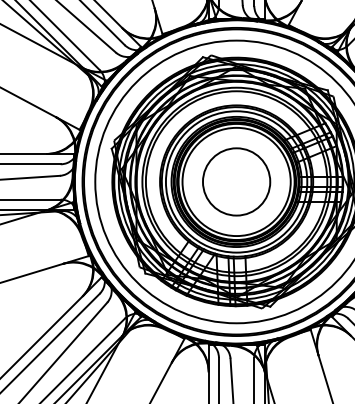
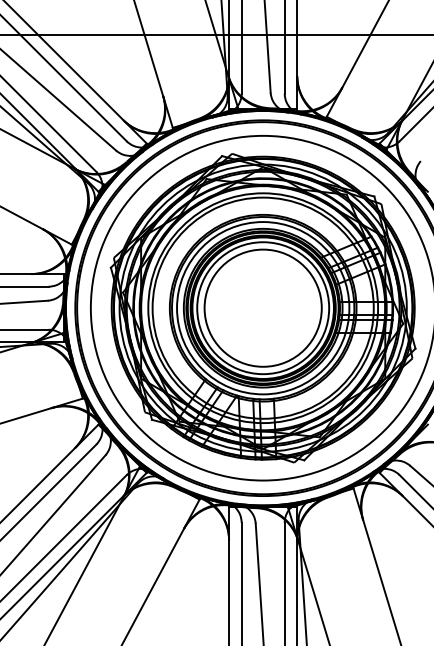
circle: (236, 181) -> (262, 307), size x1.43

